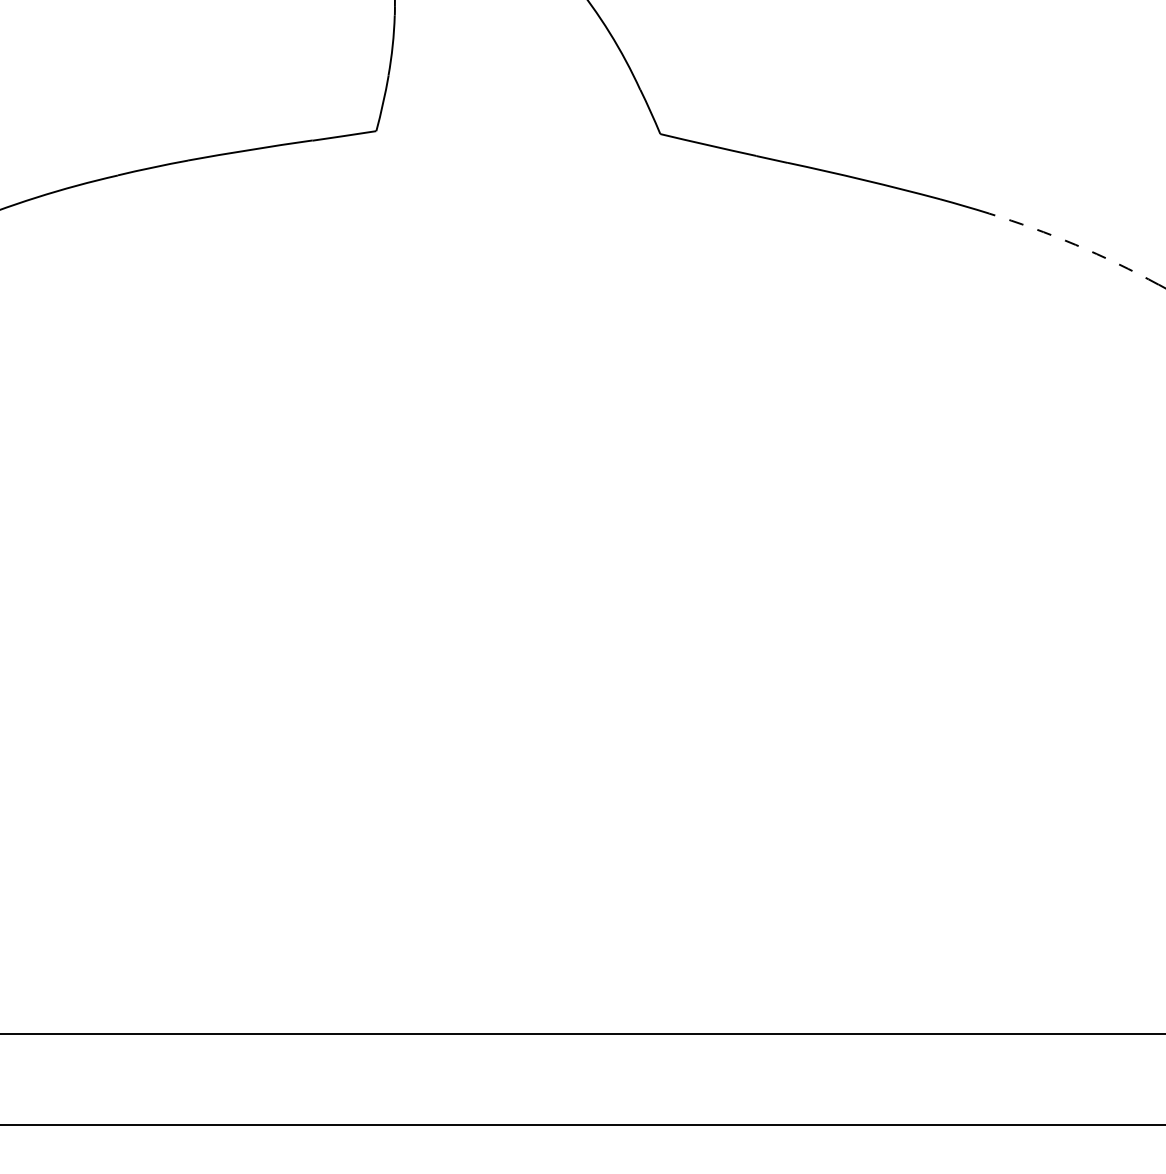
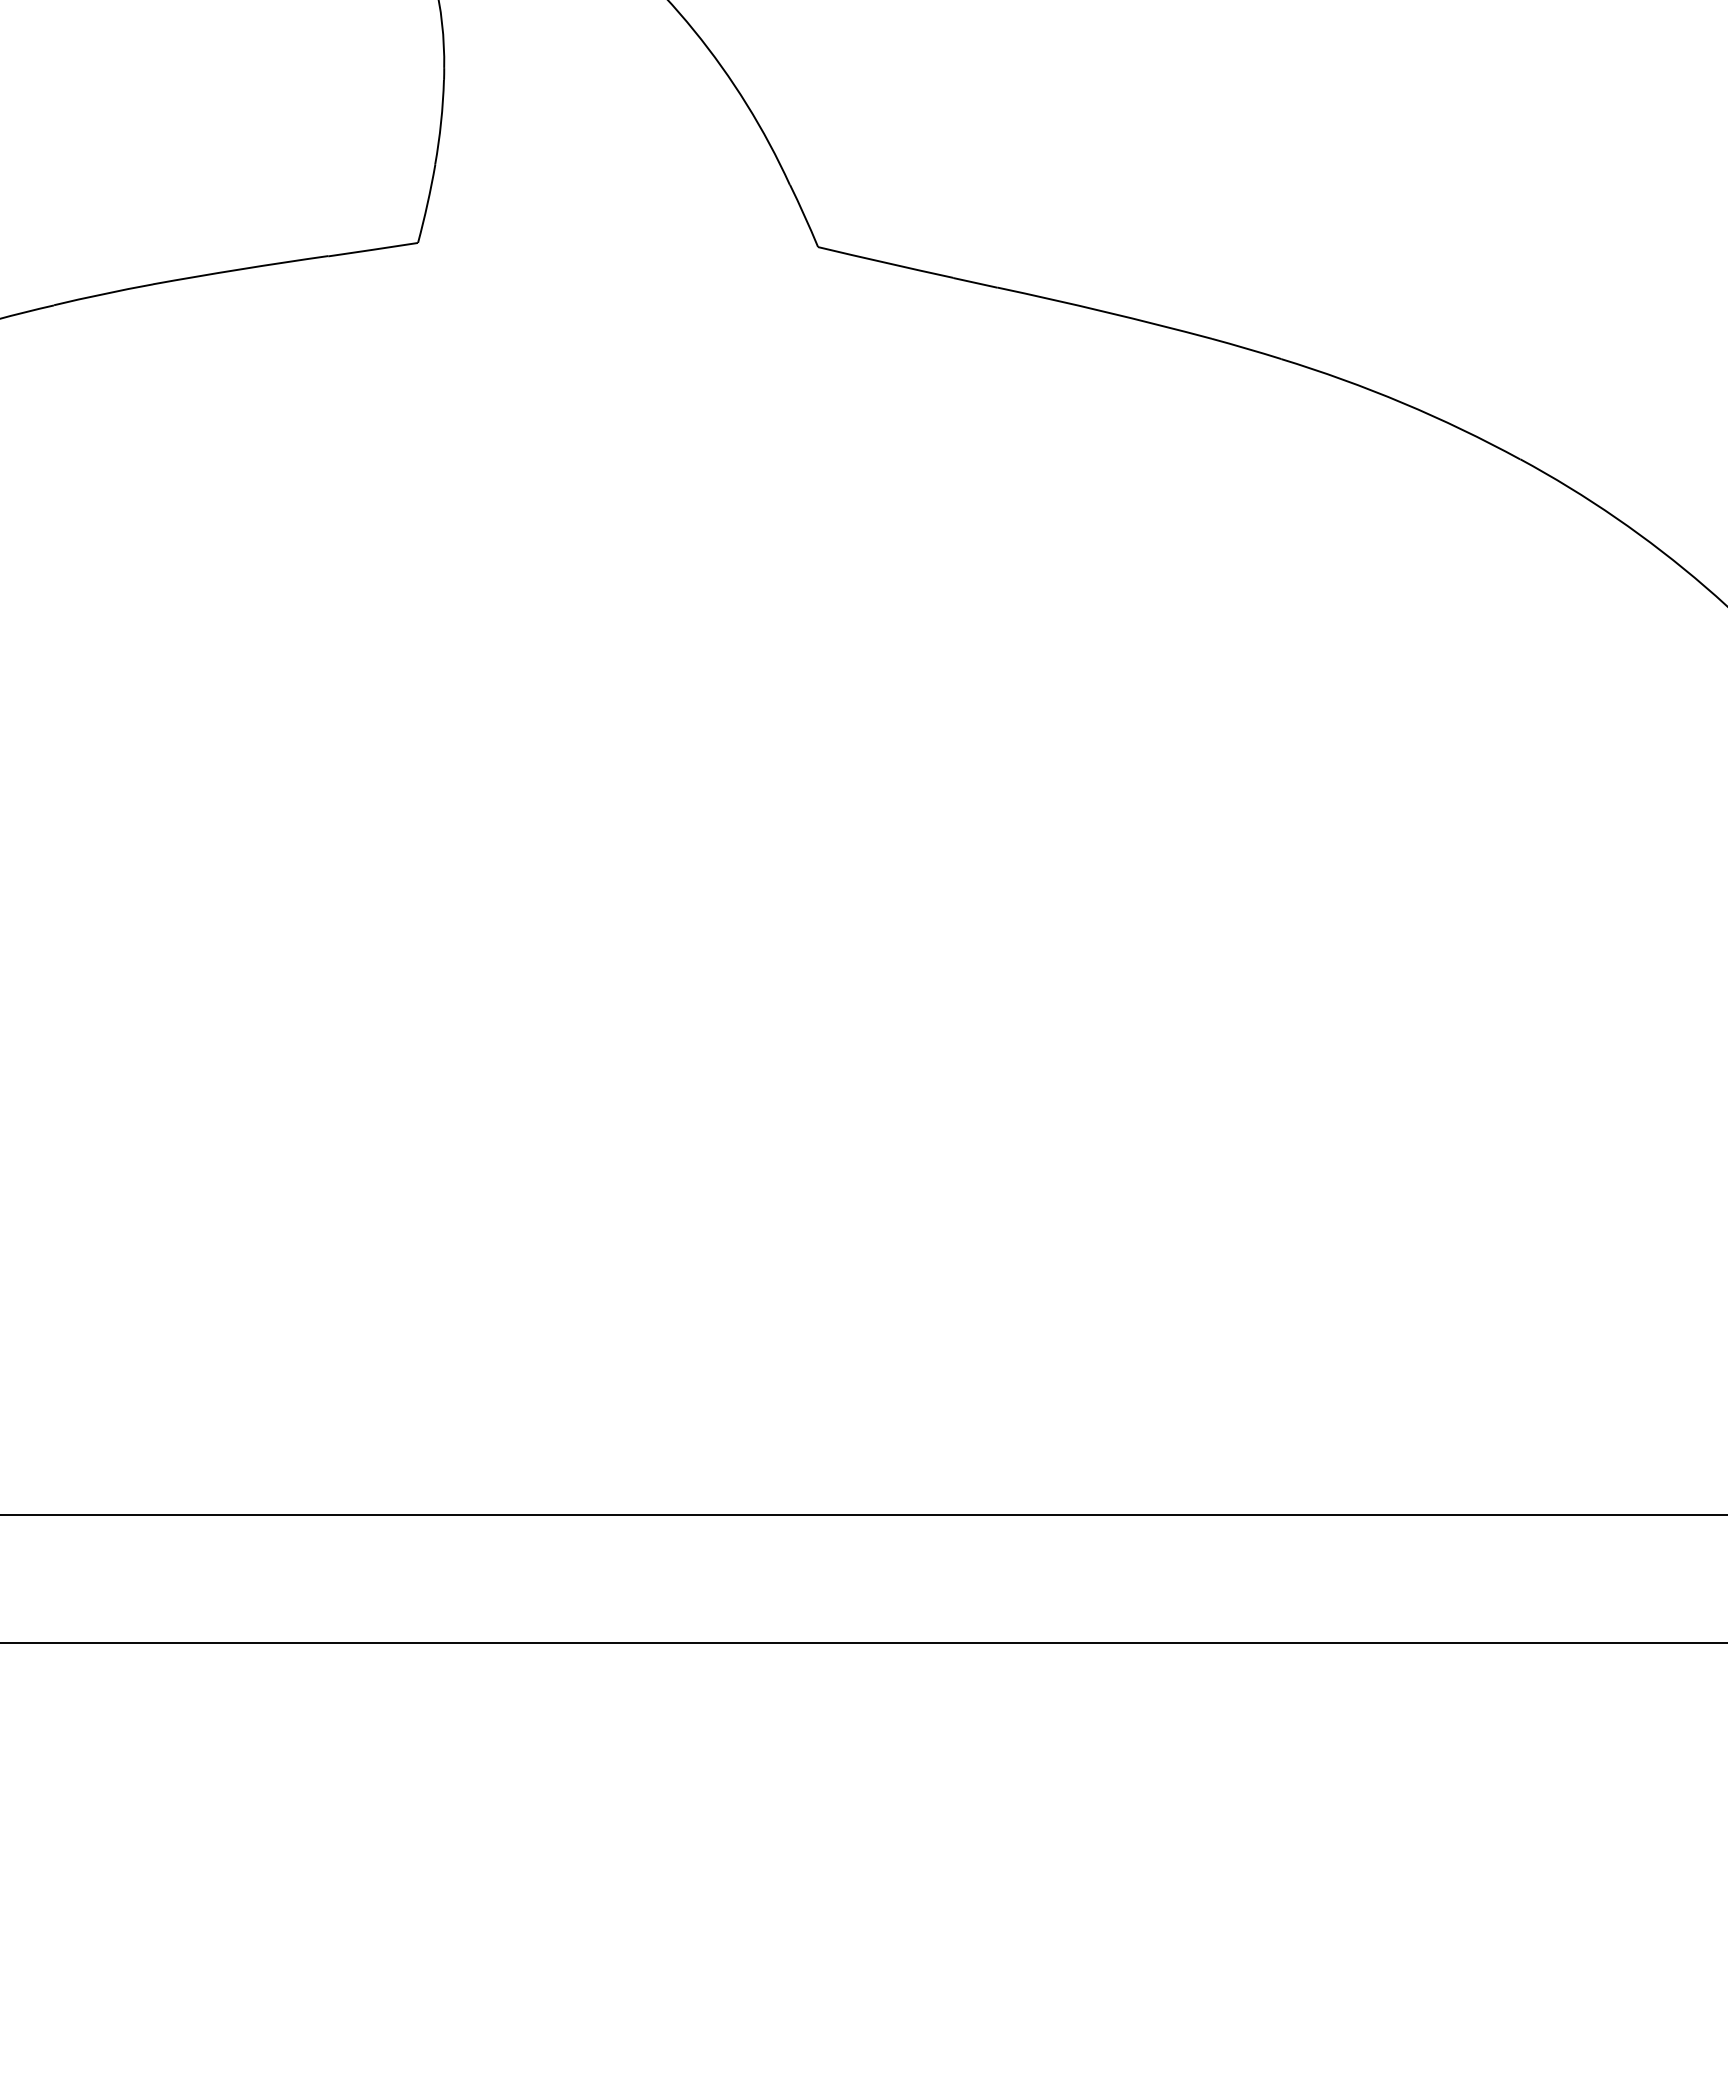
arc: (1075, 245) -> (1403, 403), dashed -> solid

